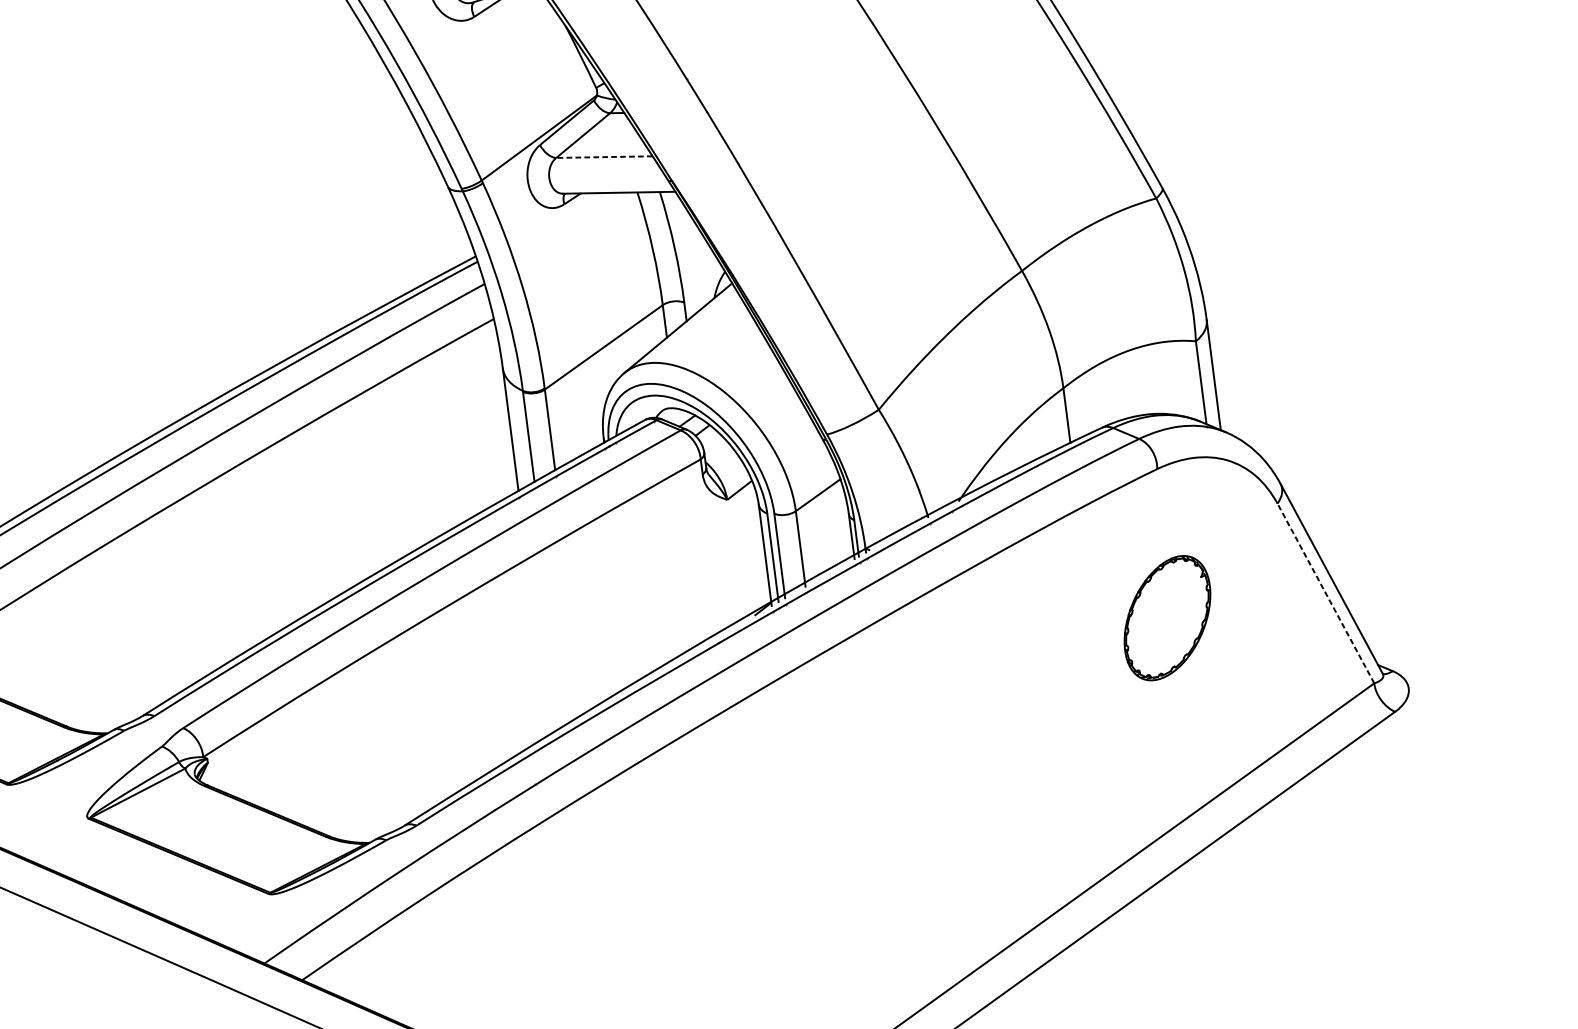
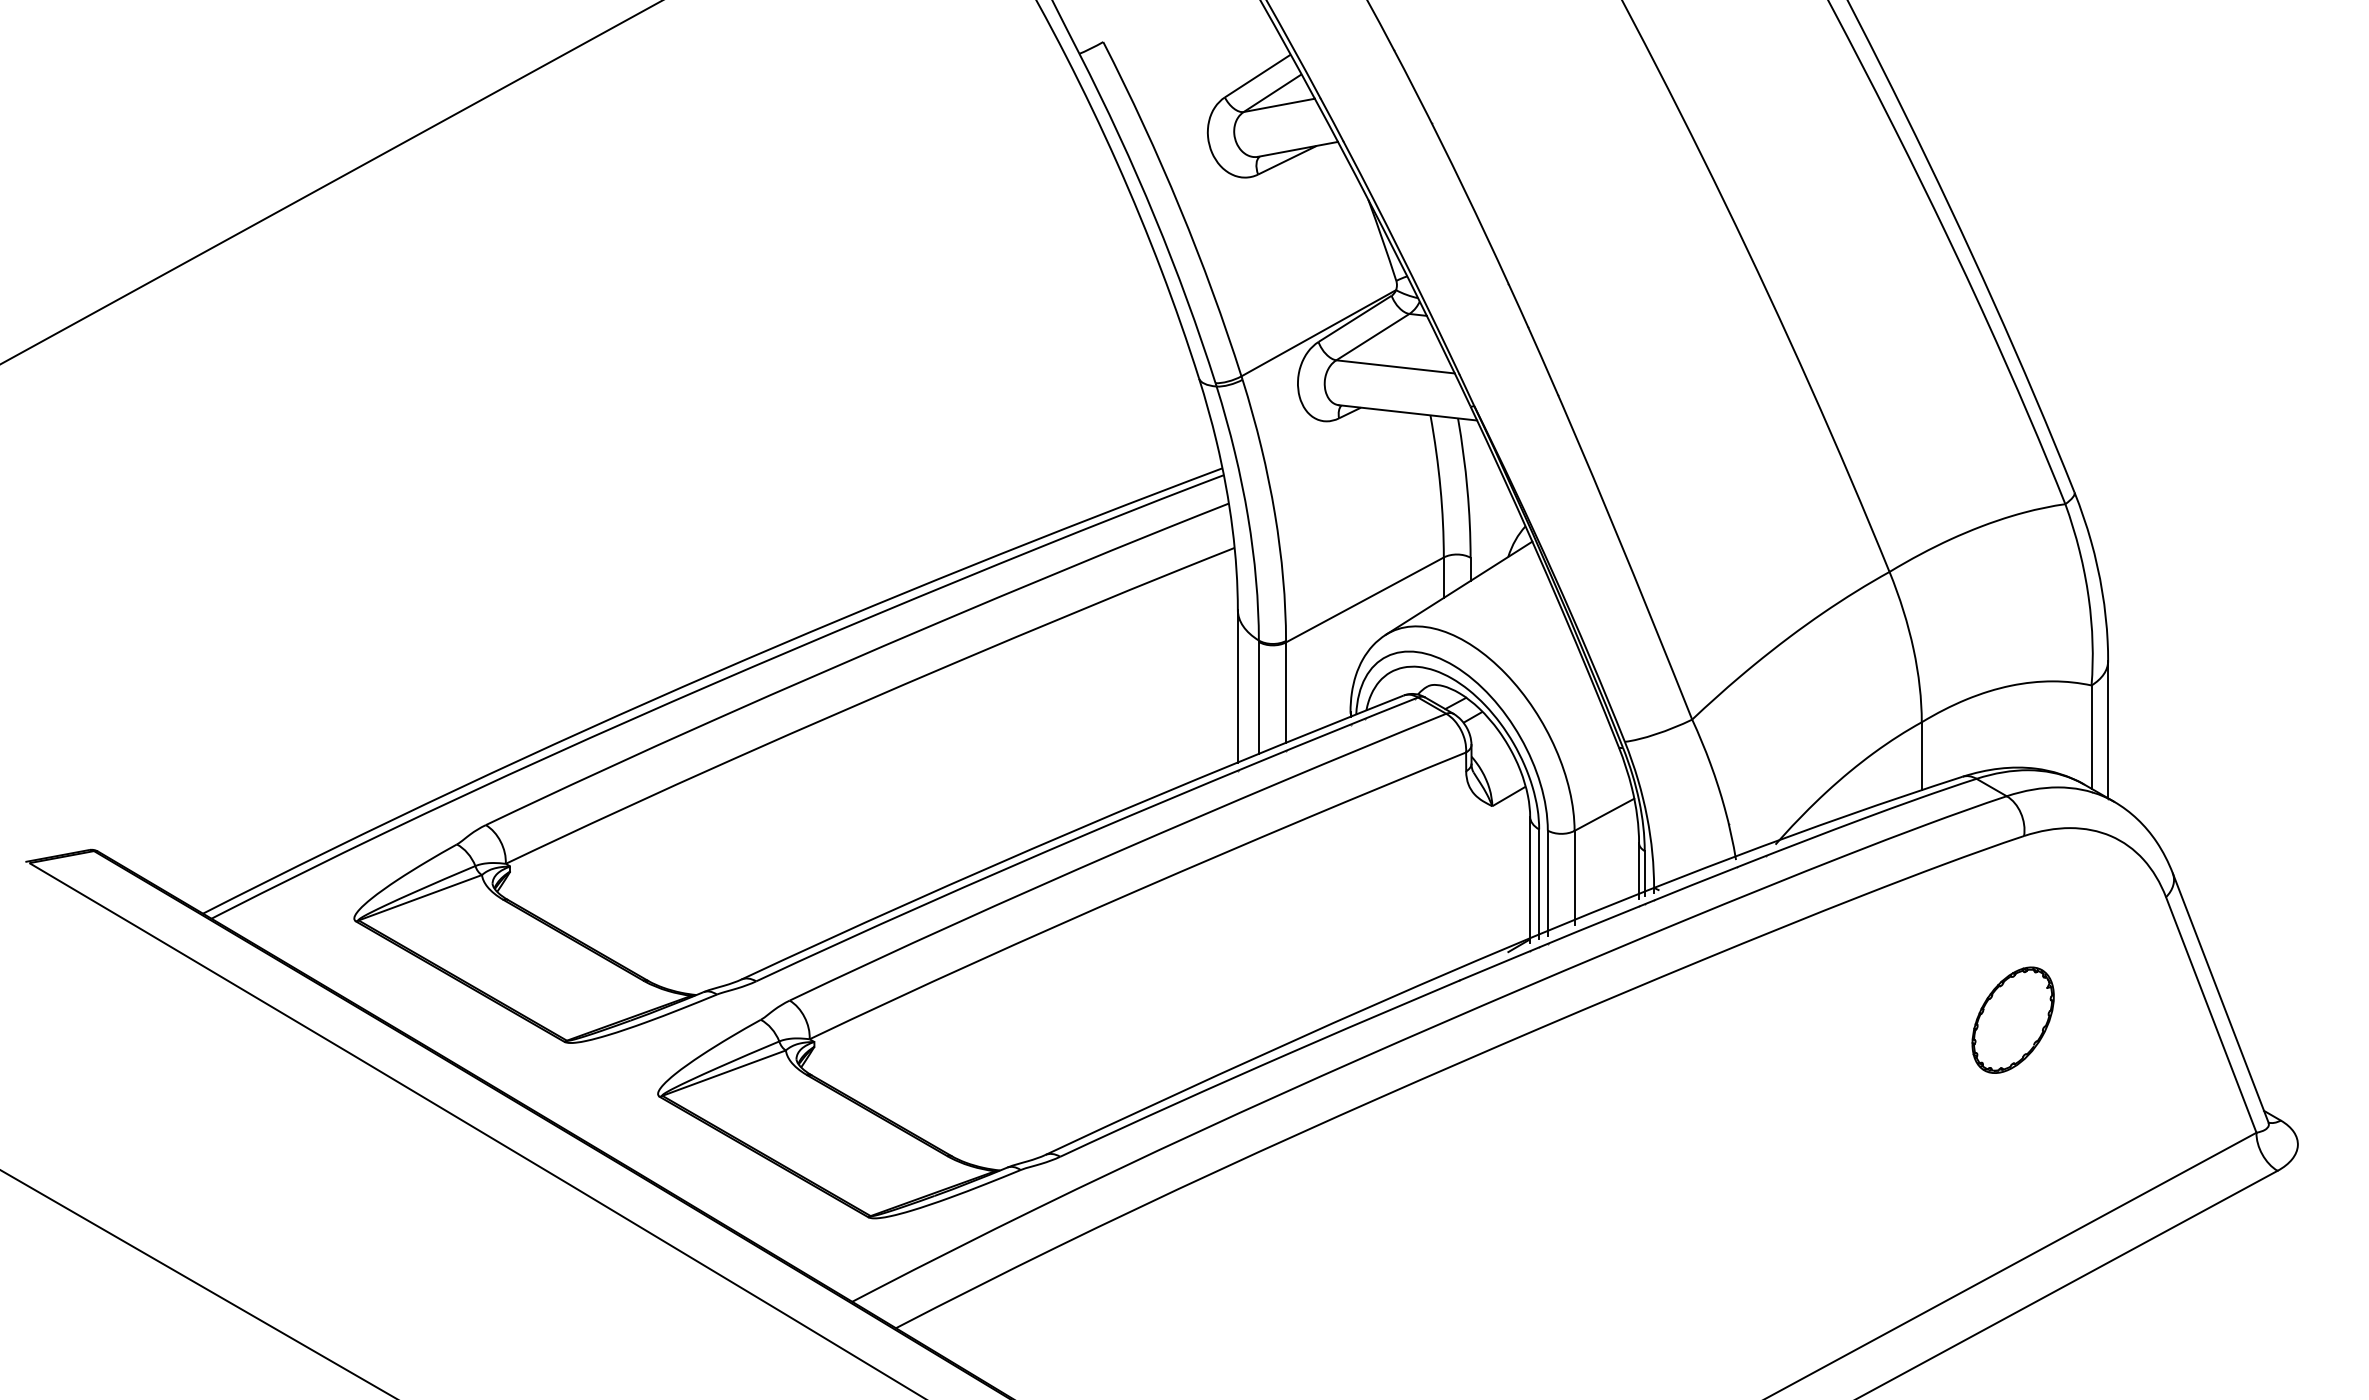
line: (604, 156) -> (1395, 366), dashed -> solid
line: (1326, 593) -> (2211, 1014), dashed -> solid
part: (1166, 617) -> (2012, 1019), size x0.71

